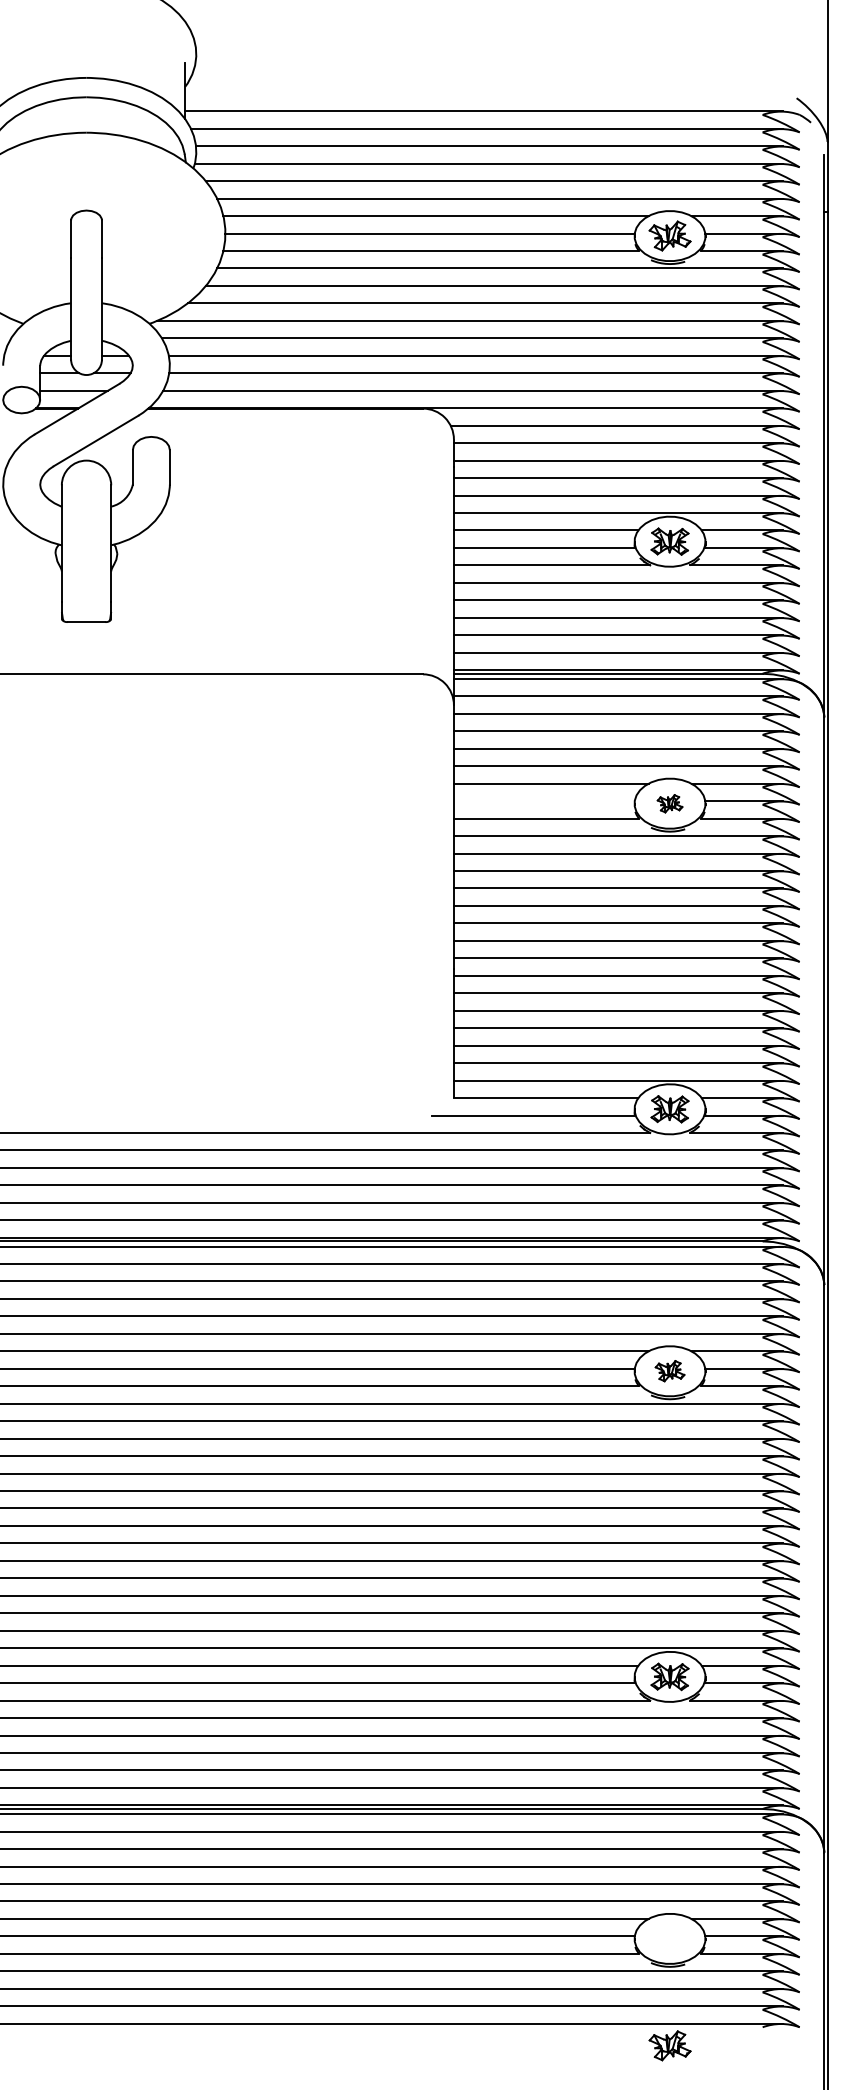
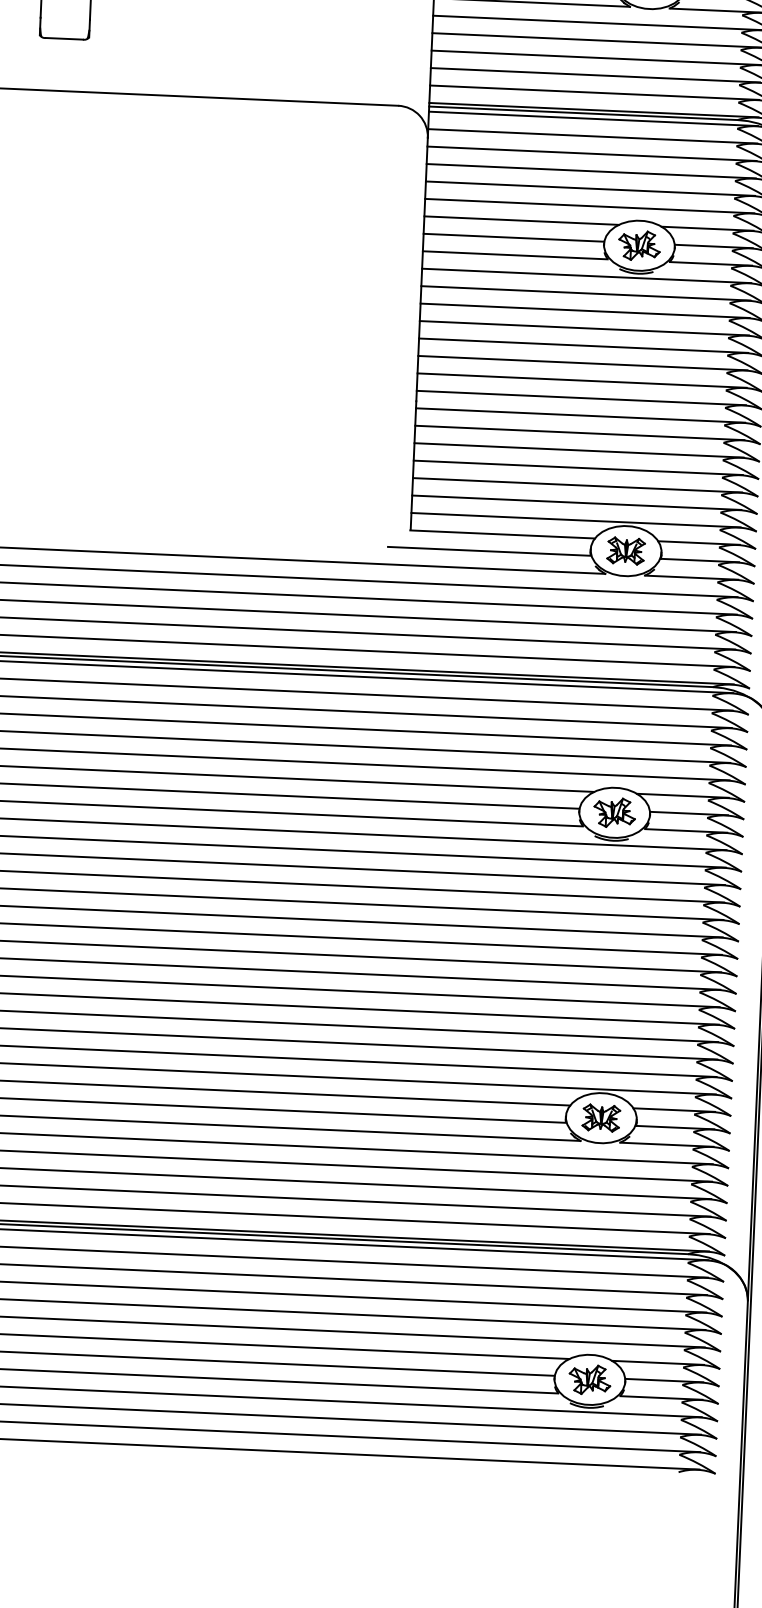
line: (543, 801) -> (513, 238), added
part: (669, 803) -> (638, 245), size x1.67
part: (669, 1370) -> (614, 812), size x1.43
part: (669, 2045) -> (589, 1379), moved

